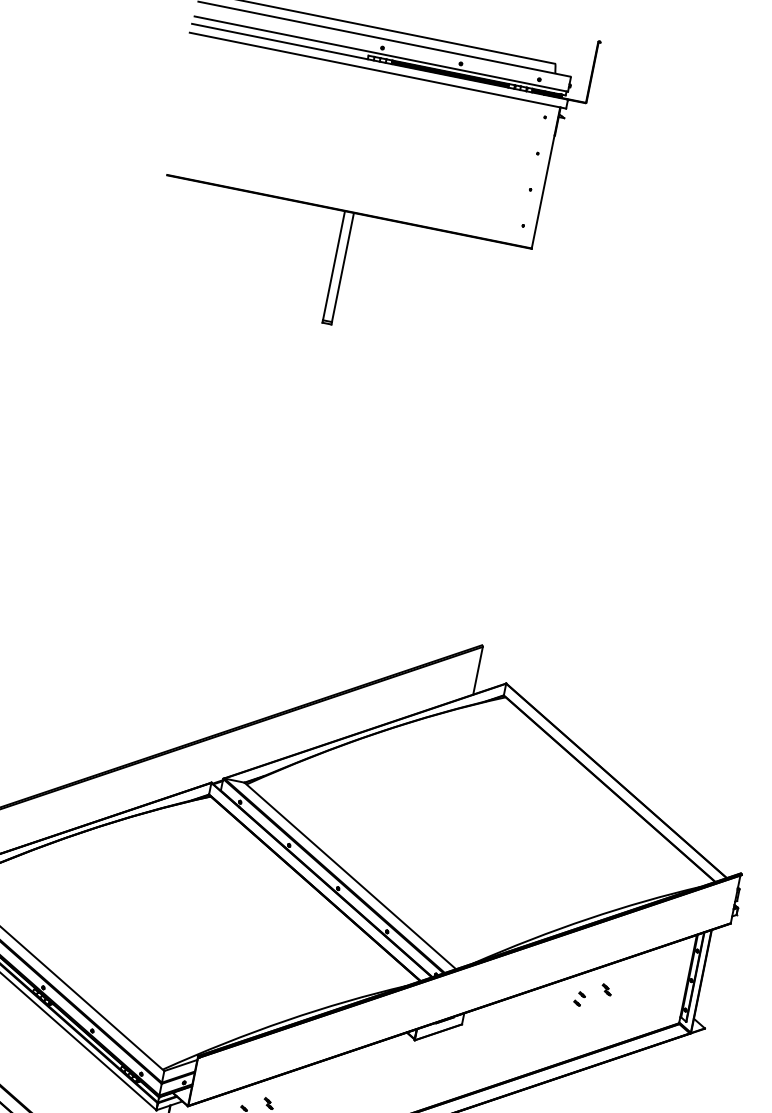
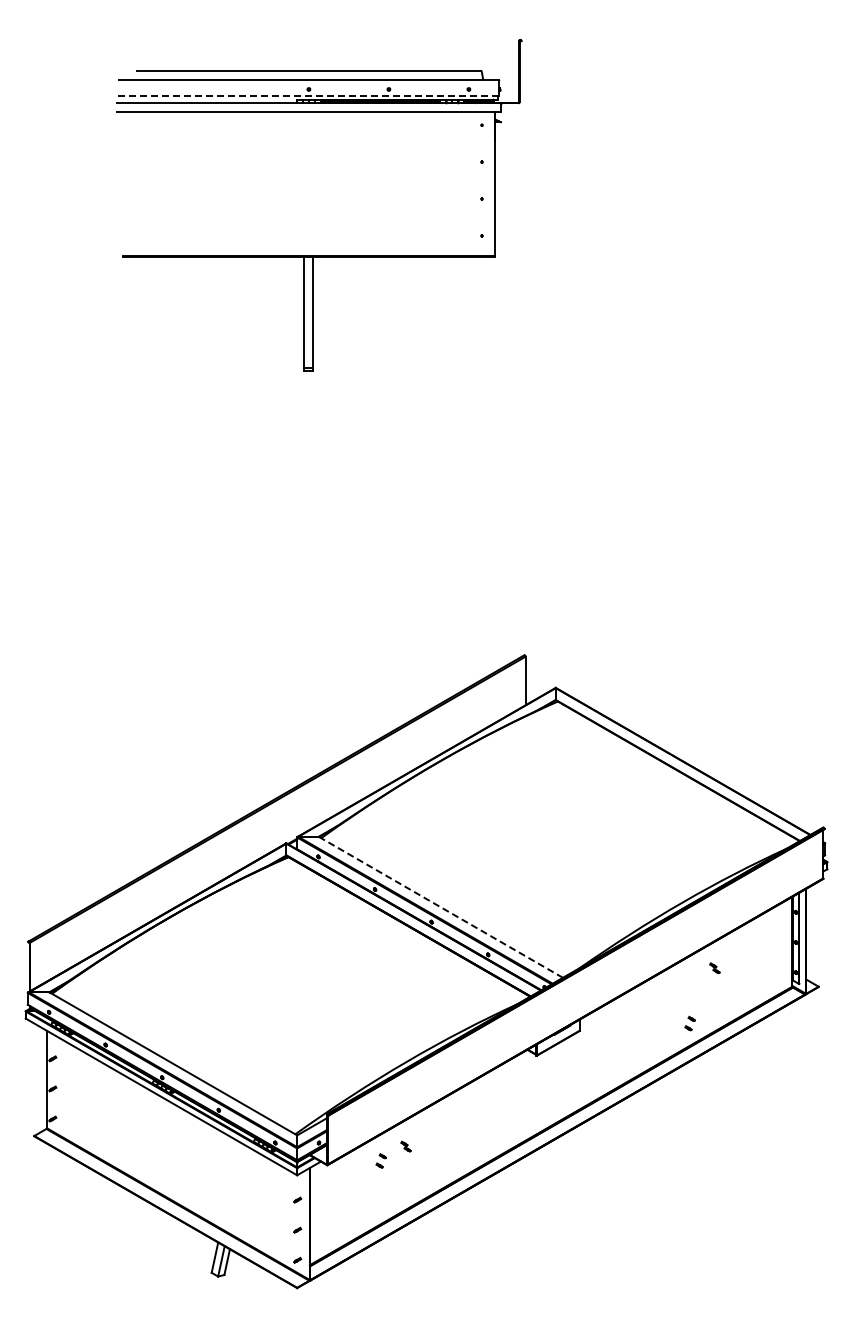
line: (381, 54) -> (309, 95), solid -> dashed
line: (349, 876) -> (440, 907), solid -> dashed
part: (579, 998) -> (689, 1023), moved

